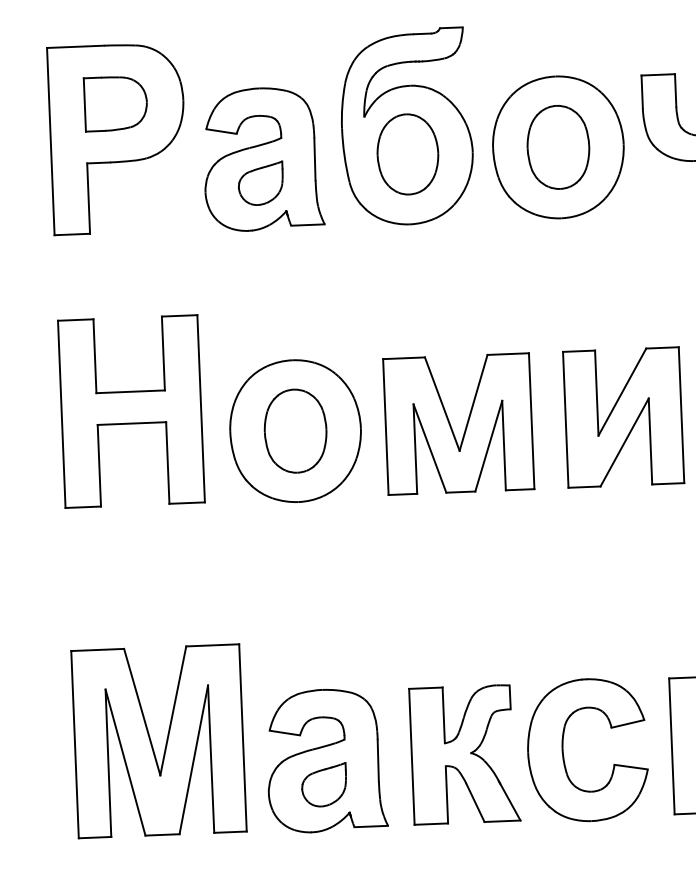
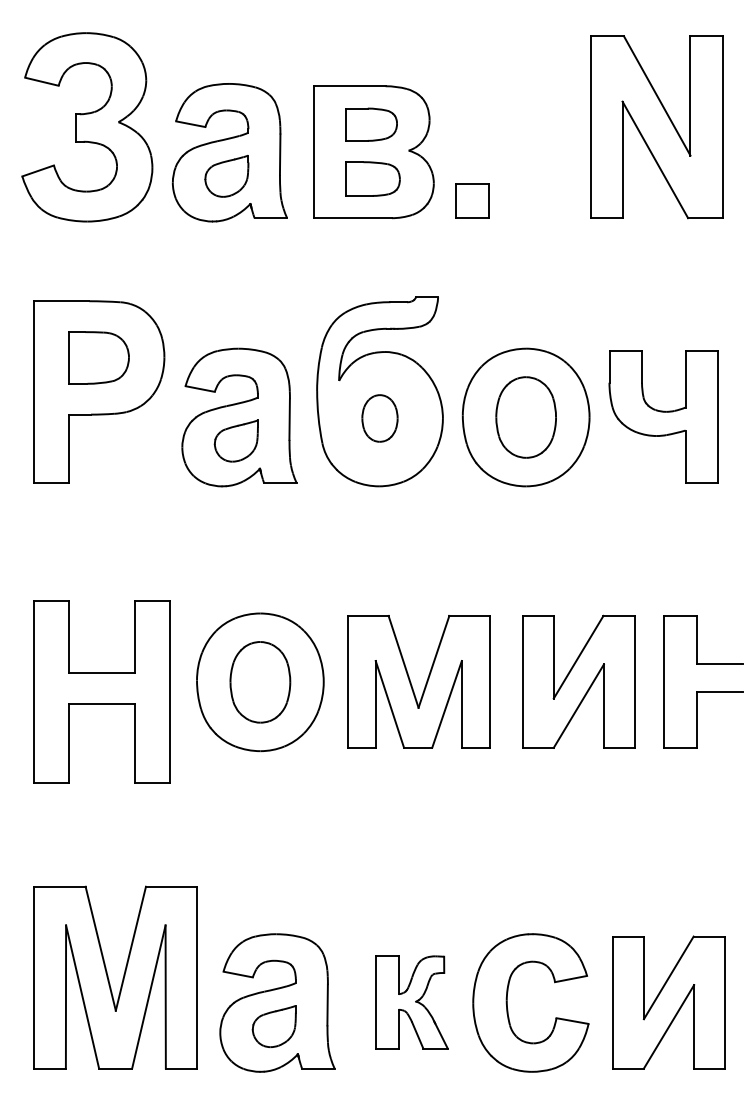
part: (407, 154) -> (379, 418), size x0.6
part: (130, 411) -> (101, 691), moved
part: (464, 754) -> (411, 1002), size x0.7

